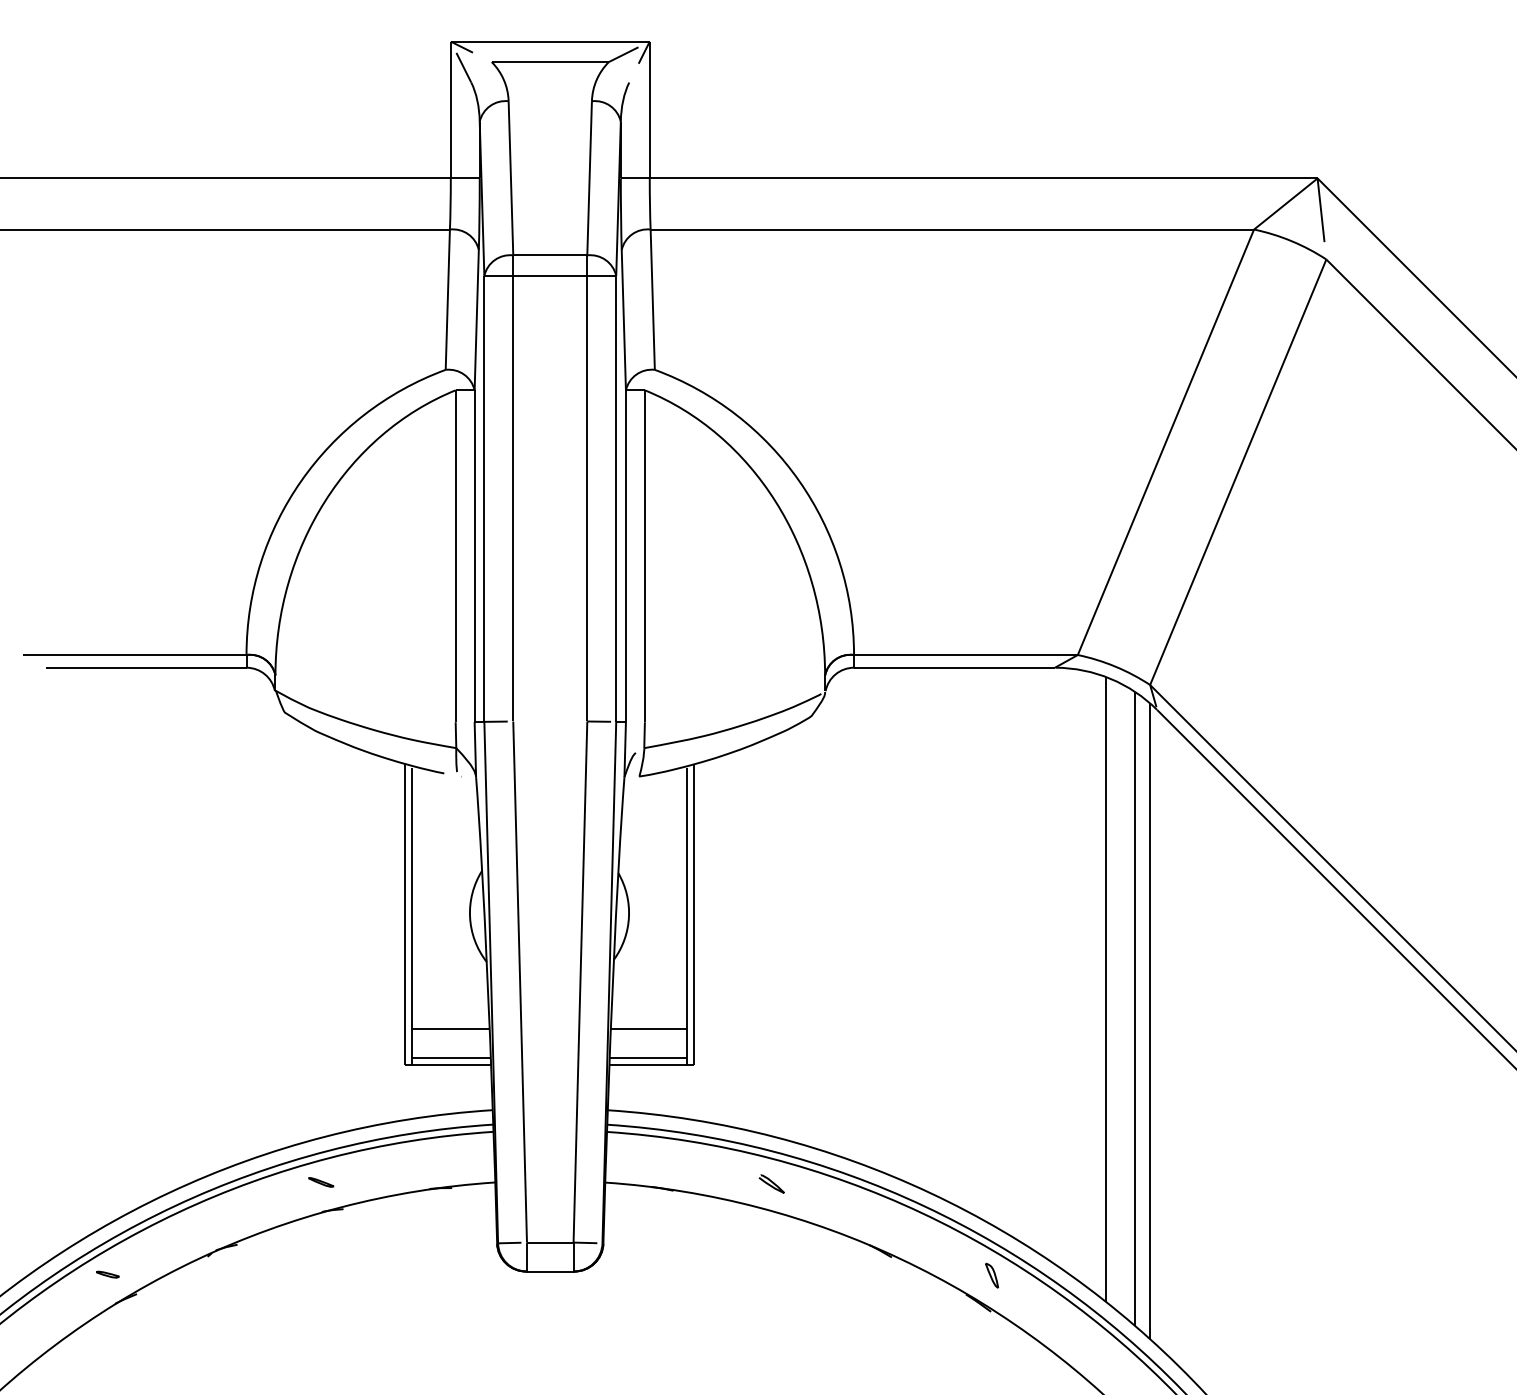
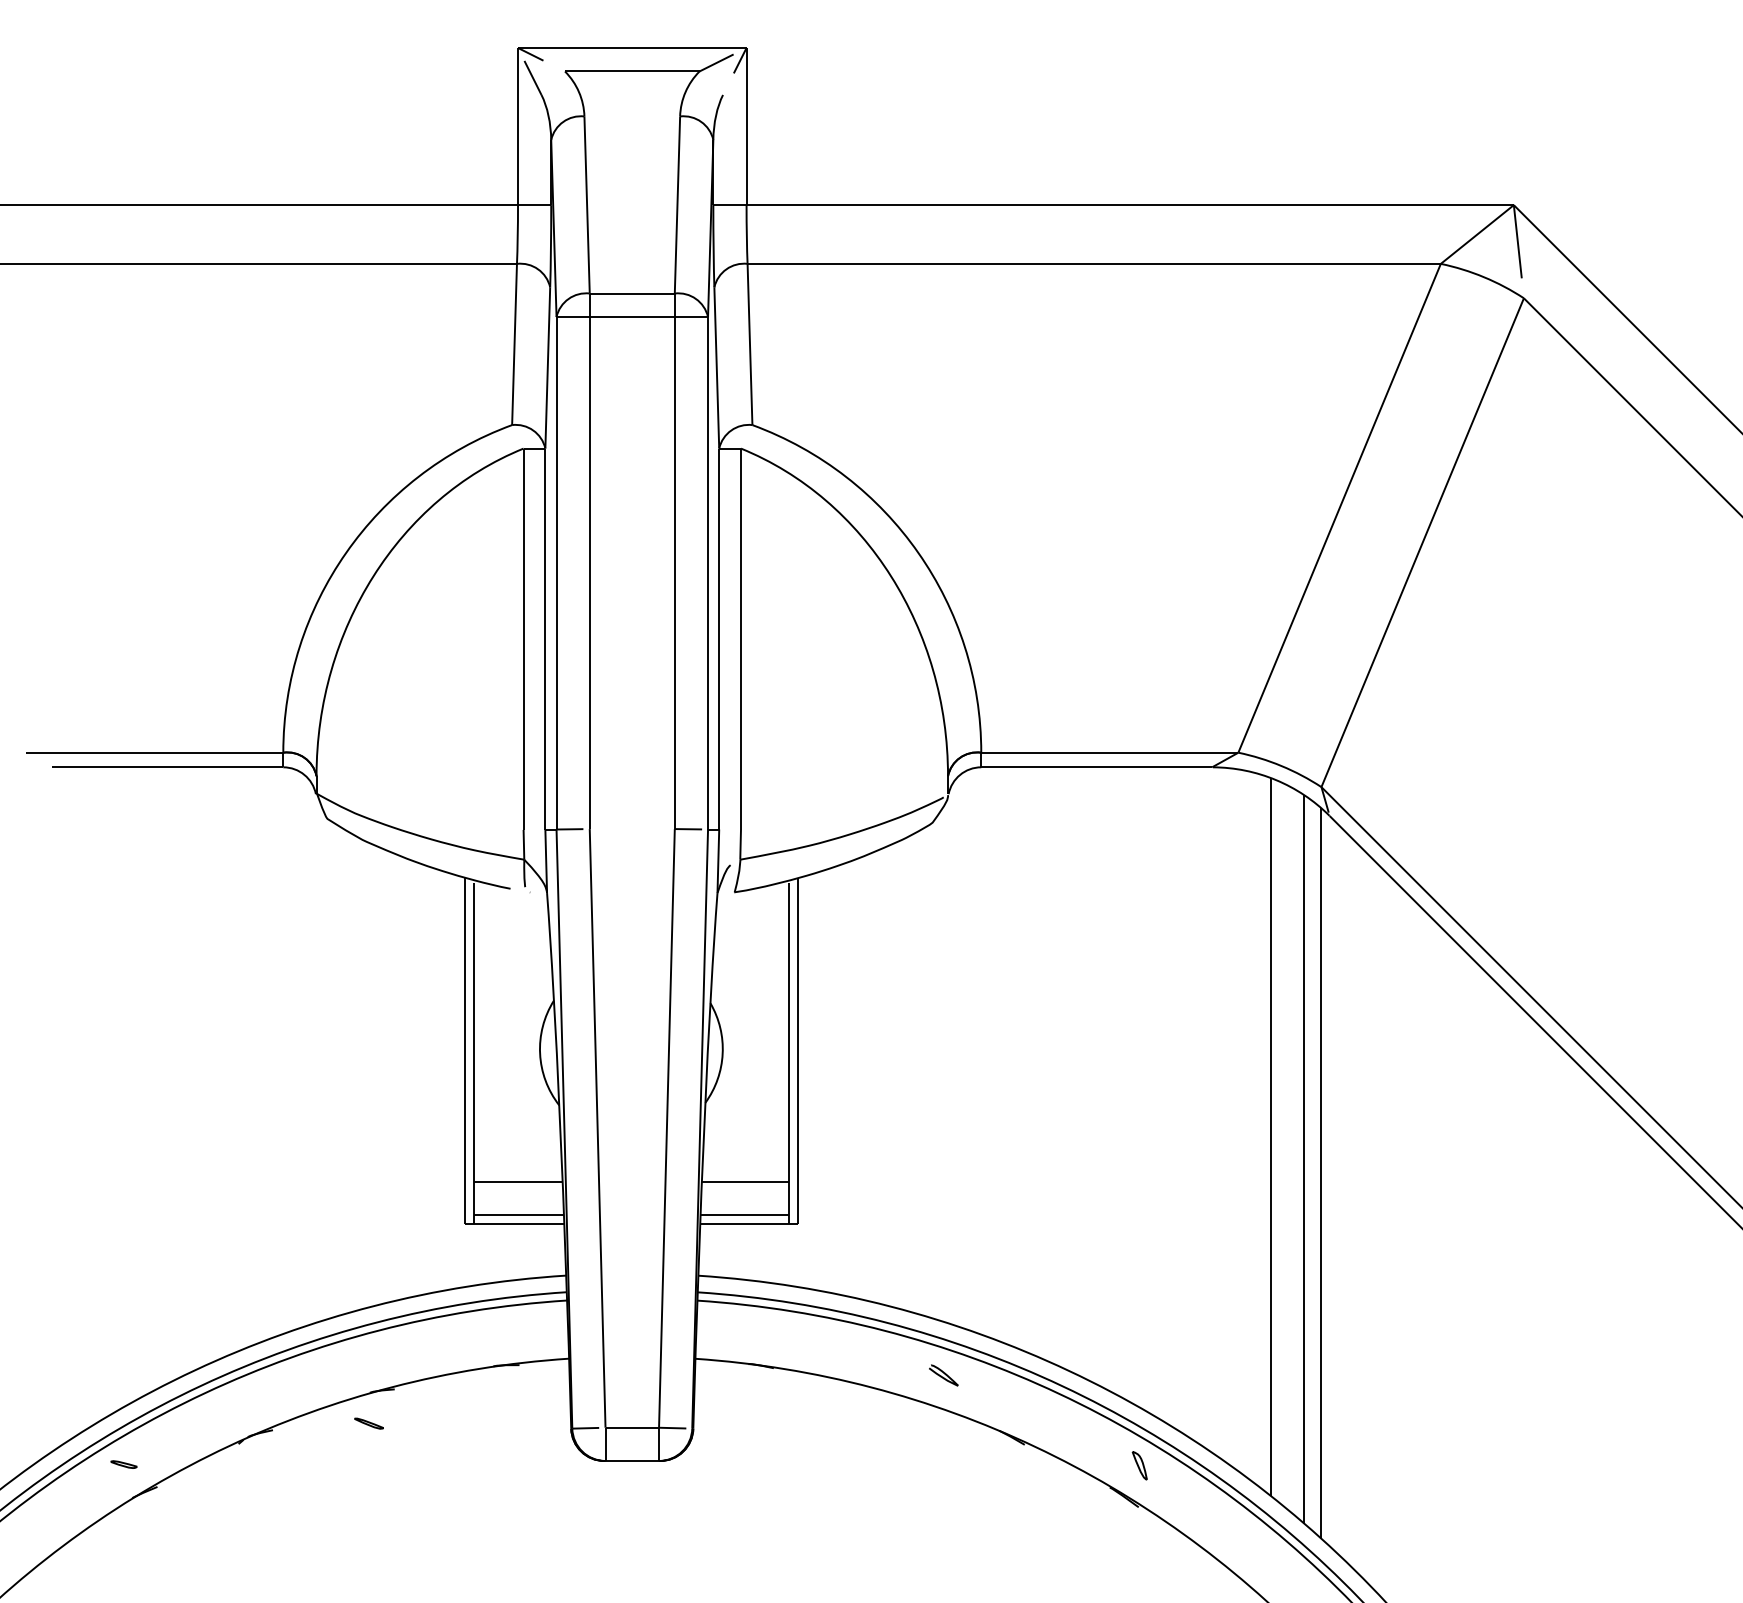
part: (320, 1182) -> (368, 1423), moved
part: (771, 1184) -> (943, 1375), moved

